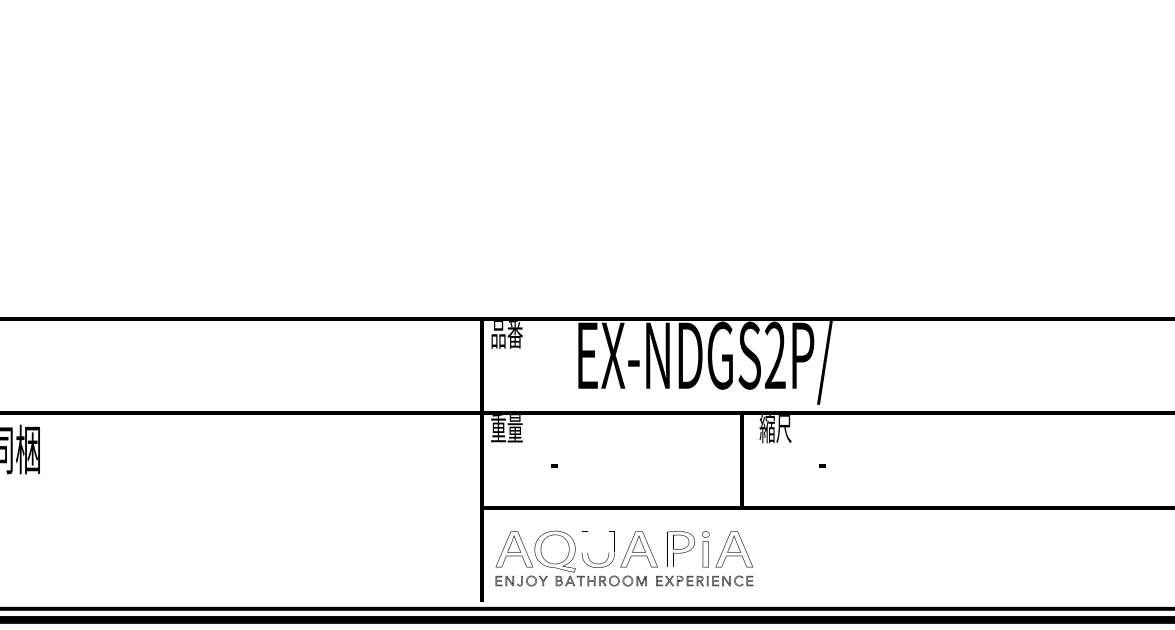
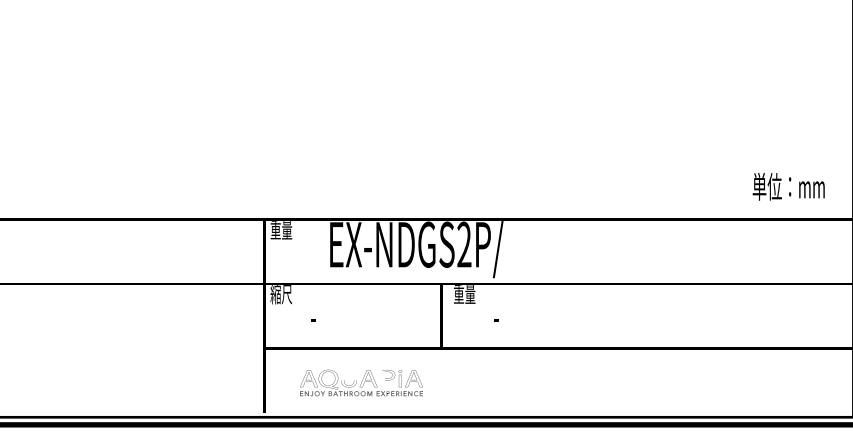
text: (506, 334) -> (281, 230), 品番 -> 重量
text: (506, 428) -> (281, 294), 重量 -> 縮尺
text: (775, 428) -> (464, 294), 縮尺 -> 重量
part: (624, 557) -> (361, 382), size x0.7

